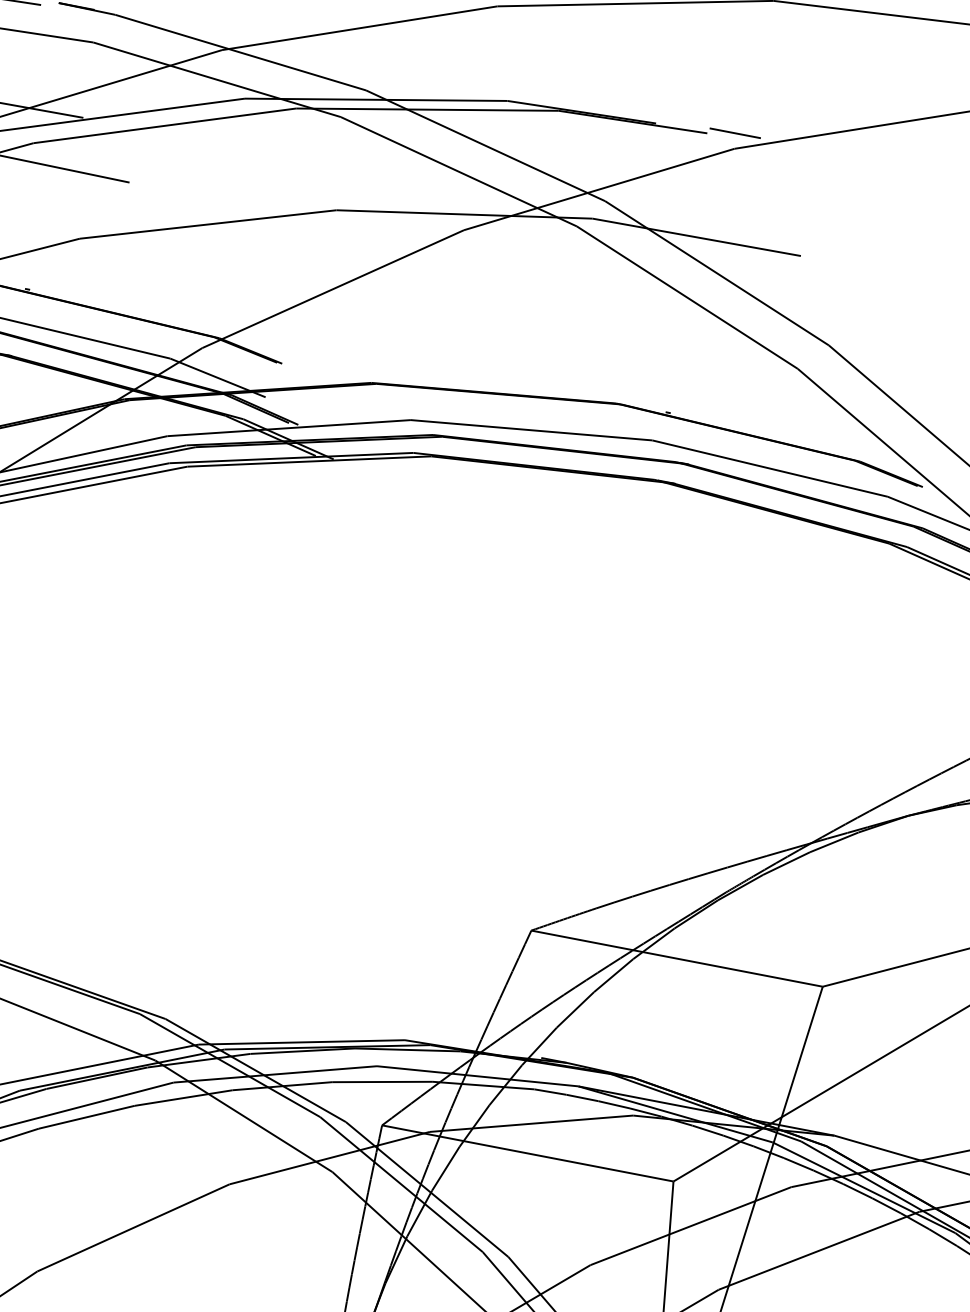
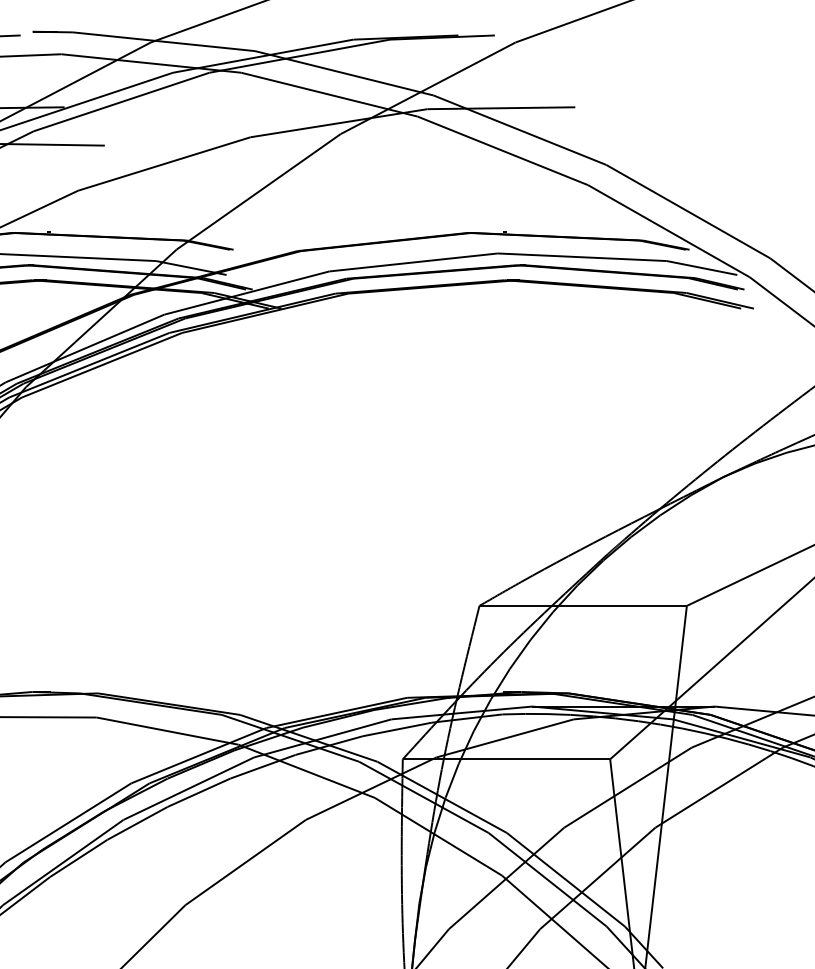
line: (734, 132) -> (513, 31), removed

